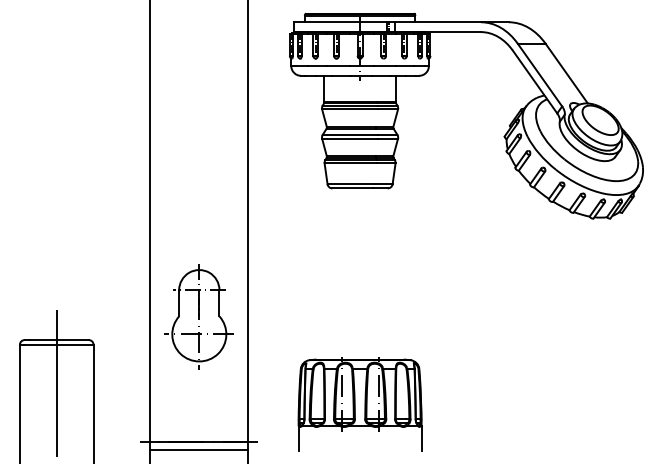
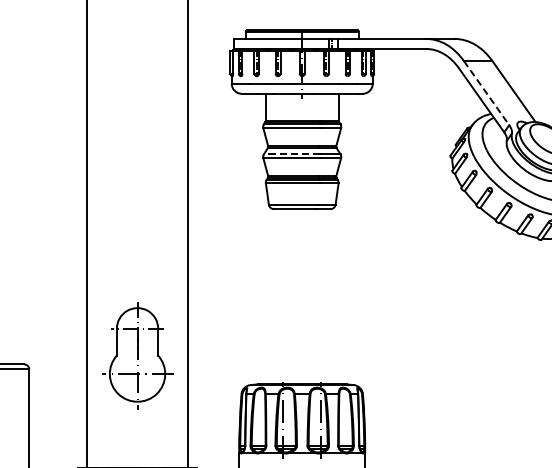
line: (540, 75) -> (487, 93), solid -> dashed
line: (350, 134) -> (292, 153), solid -> dashed
part: (198, 316) -> (136, 355), moved

